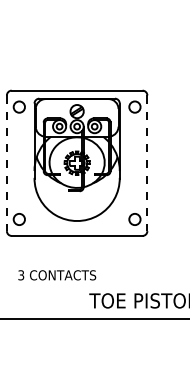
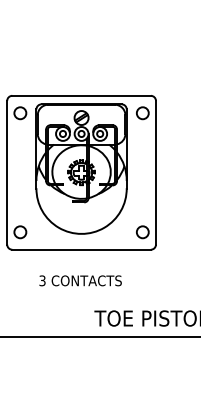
line: (6, 163) -> (6, 172), dashed -> solid
line: (147, 163) -> (156, 172), dashed -> solid
text: (57, 275) -> (80, 281), moved

